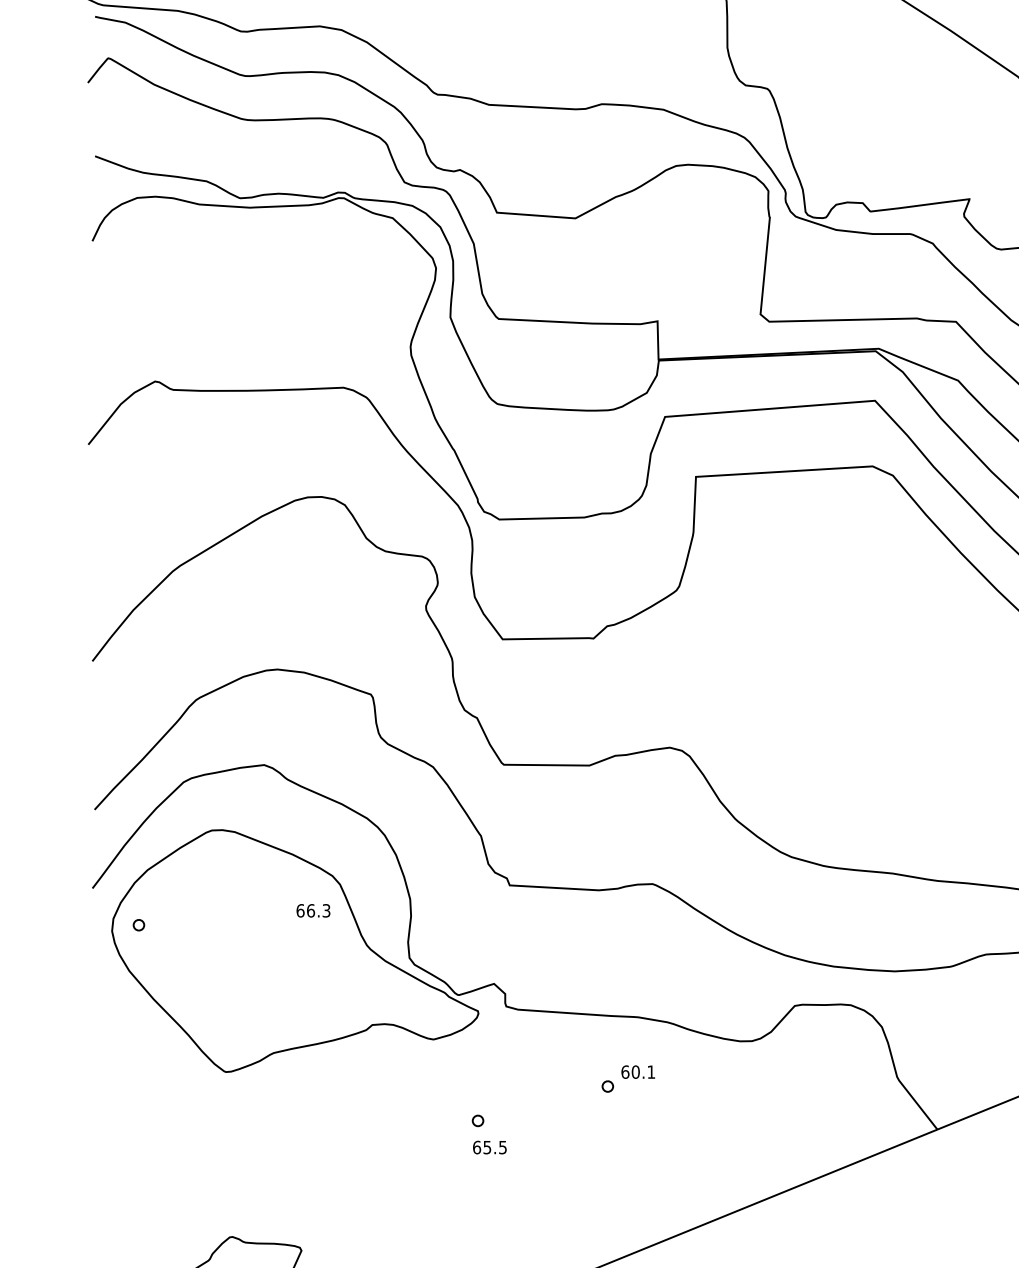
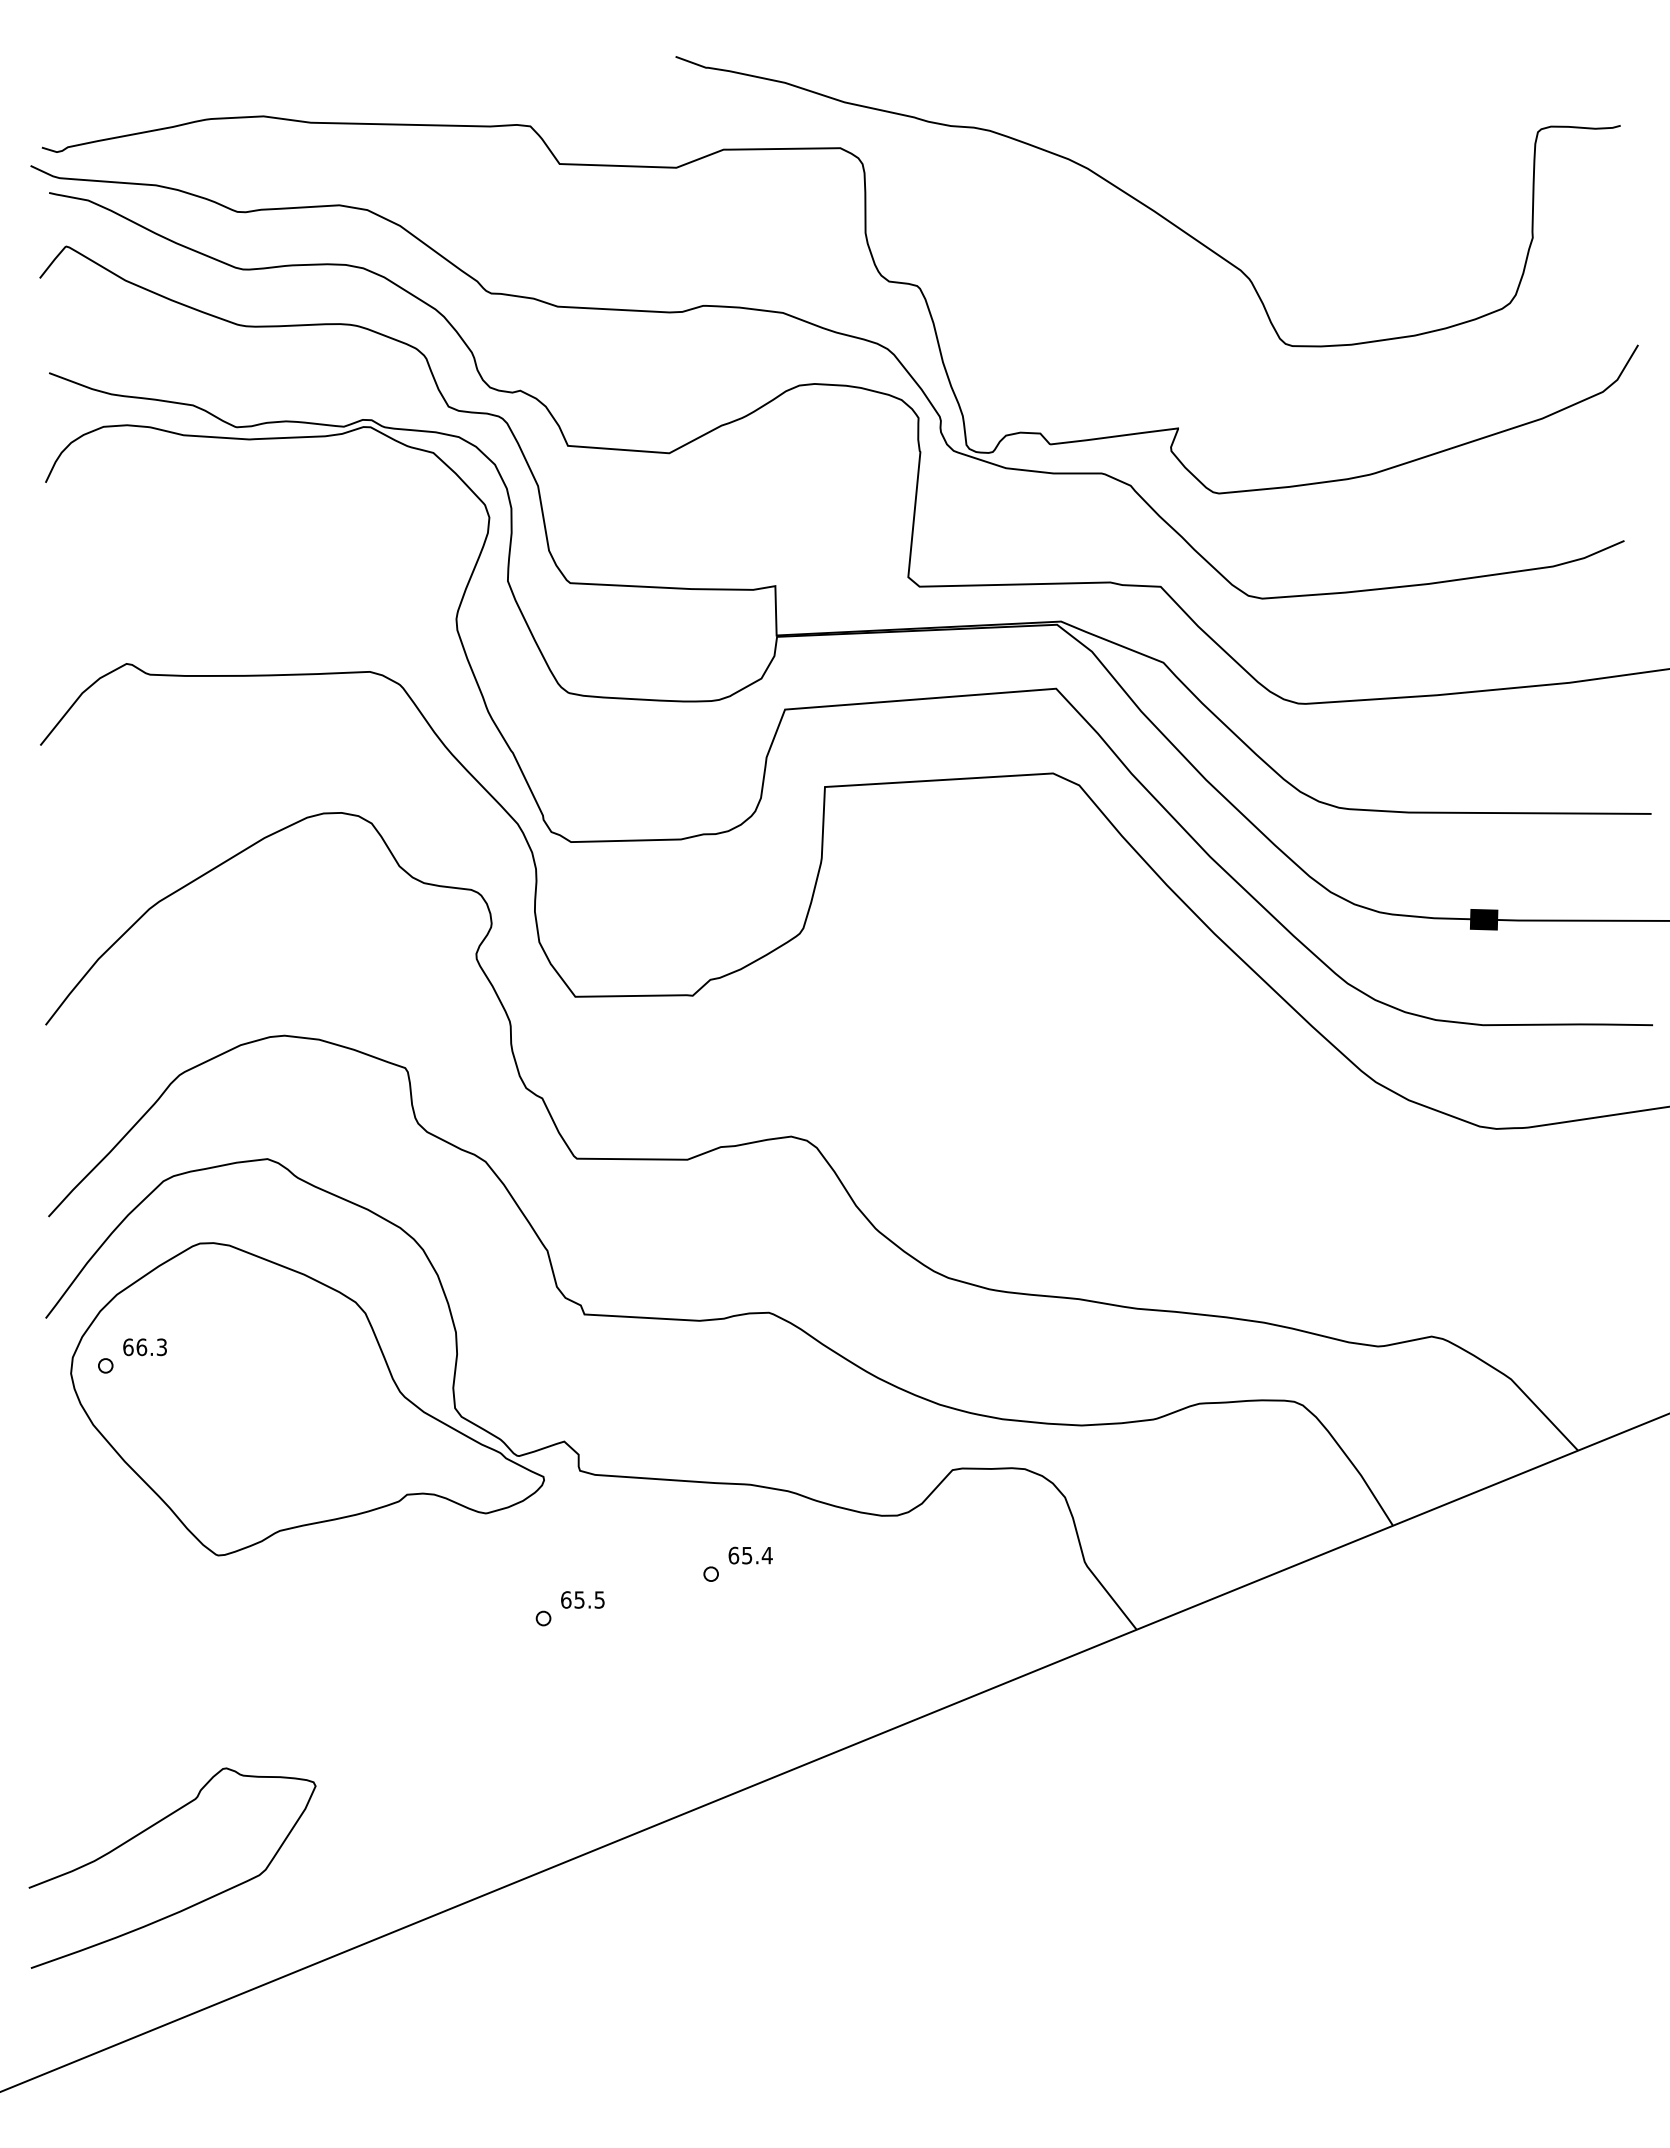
text: (313, 910) -> (144, 1347), moved
text: (643, 1072) -> (757, 1555), 60.1 -> 65.4
text: (489, 1147) -> (582, 1599), moved

